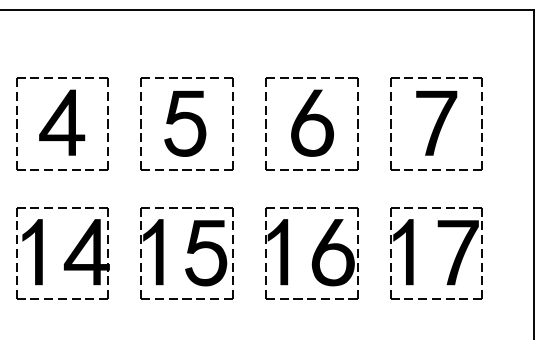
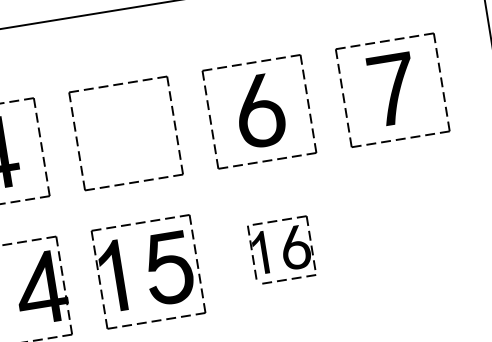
fill: (185, 123) -> (124, 133), removed
part: (311, 253) -> (281, 250), size x0.6
part: (454, 259) -> (435, 232), removed

